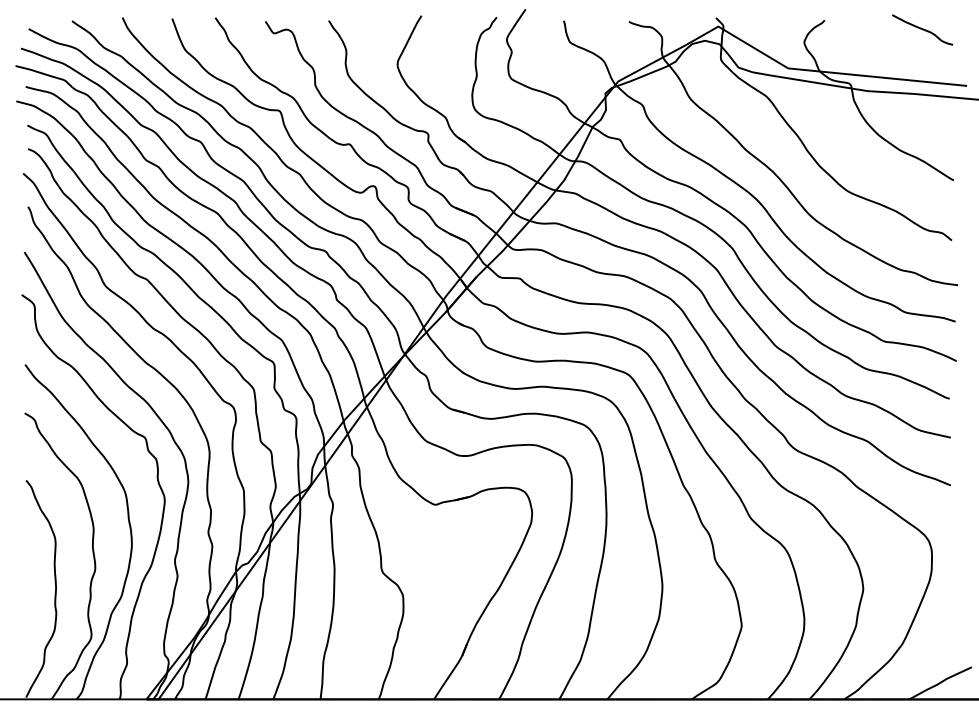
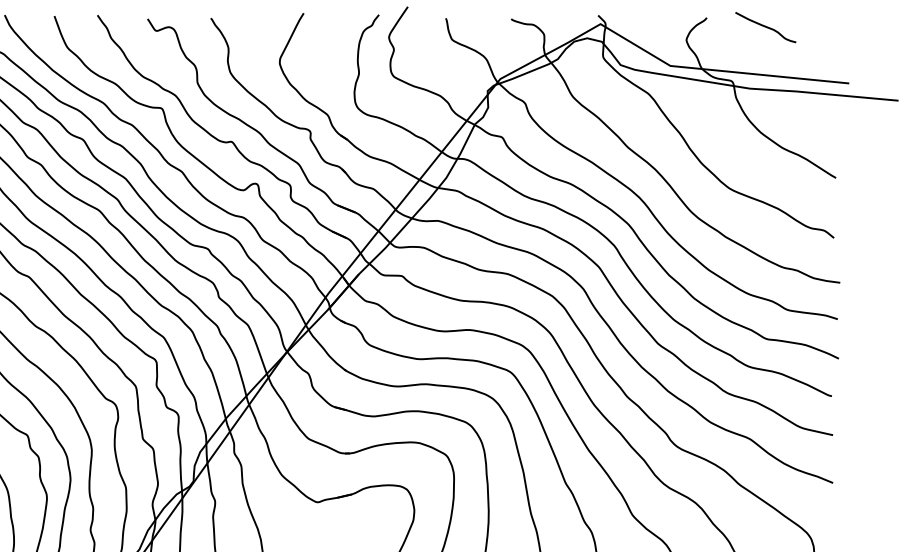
curve: (922, 29) -> (765, 27), moved

